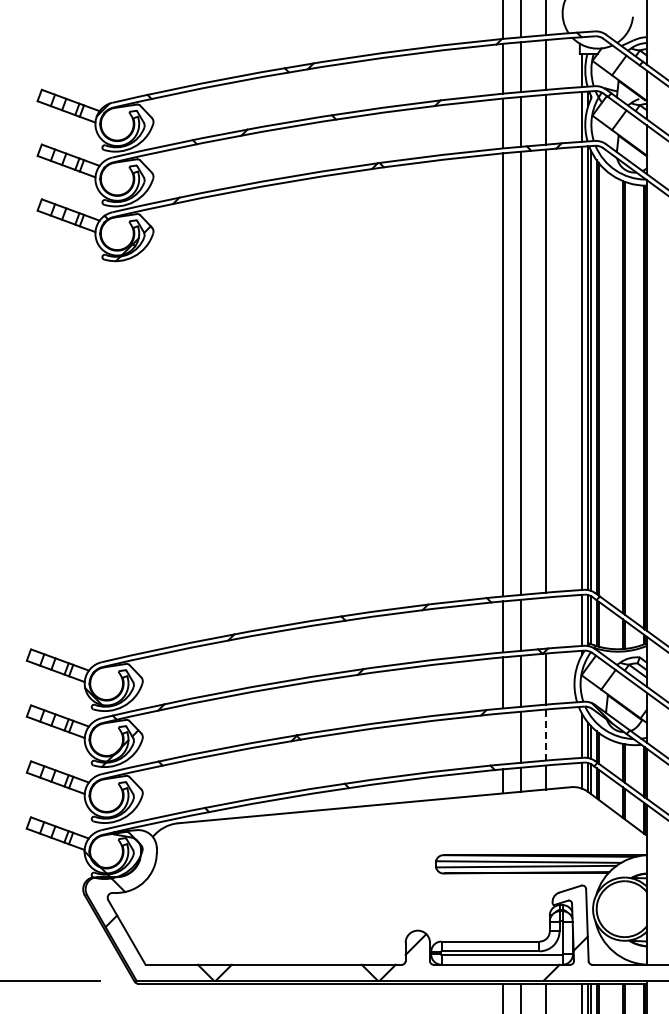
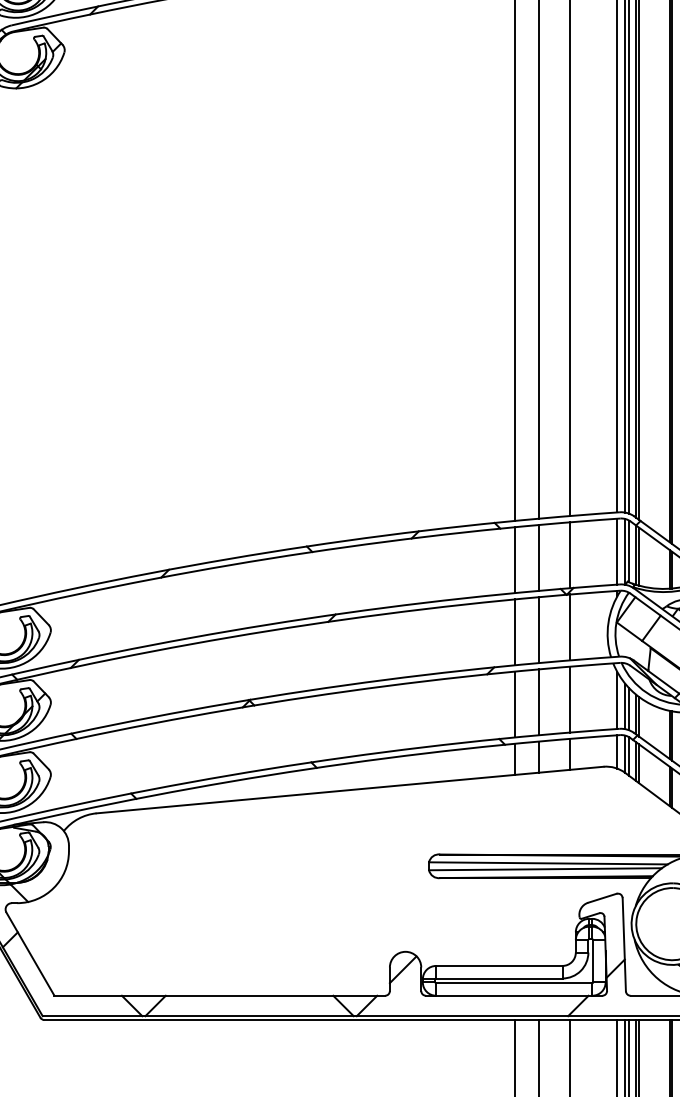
line: (545, 622) -> (570, 554), added
line: (545, 735) -> (570, 700), dashed -> solid
line: (502, 738) -> (514, 704), added

